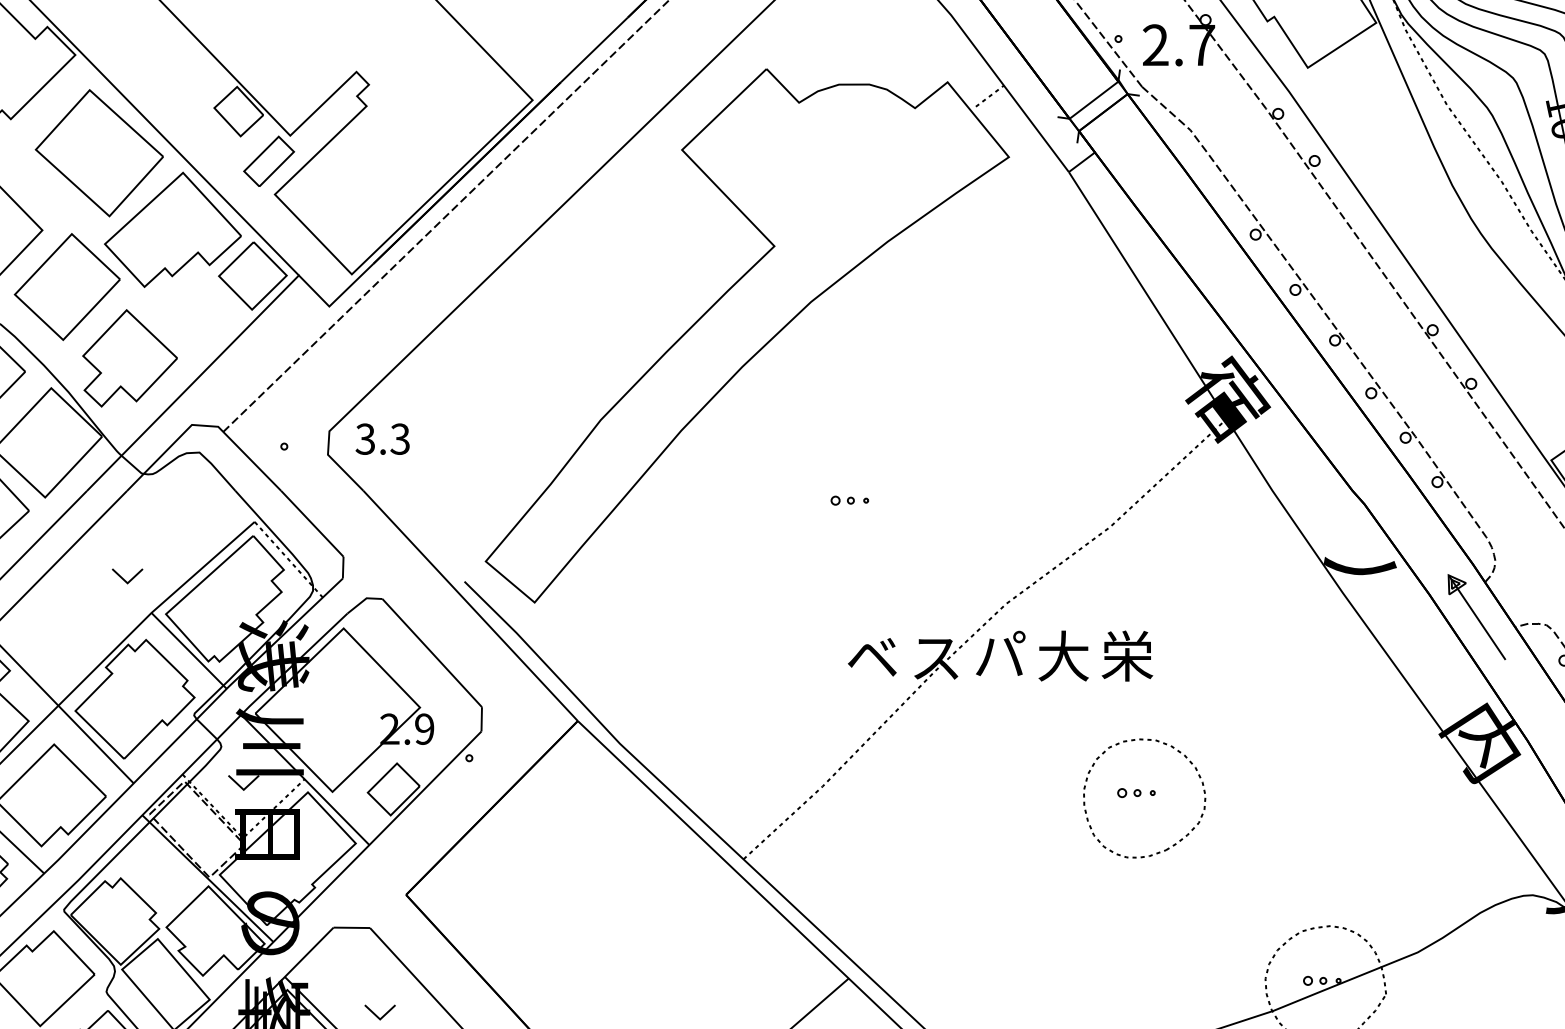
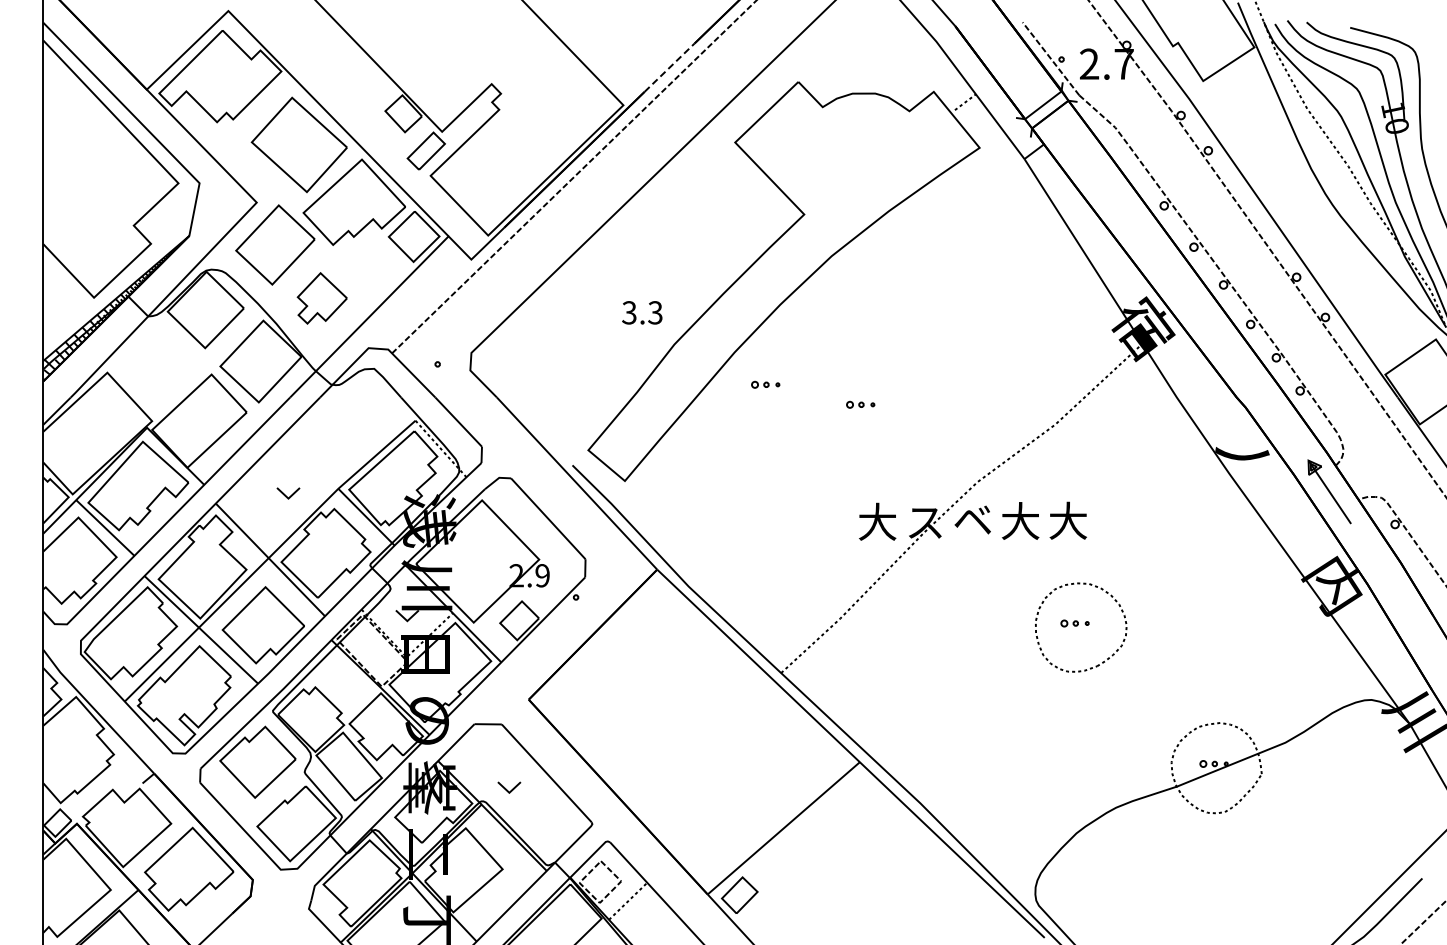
line: (594, 49) -> (669, 67), solid -> dashed
part: (130, 358) -> (322, 298), size x0.7
text: (382, 438) -> (642, 312), moved
part: (722, 473) -> (765, 384), added
part: (127, 576) -> (288, 493), moved
text: (1000, 652) -> (973, 518), パ -> ベ
text: (1127, 655) -> (1068, 520), 栄 -> 大
text: (872, 656) -> (877, 521), ベ -> 大

